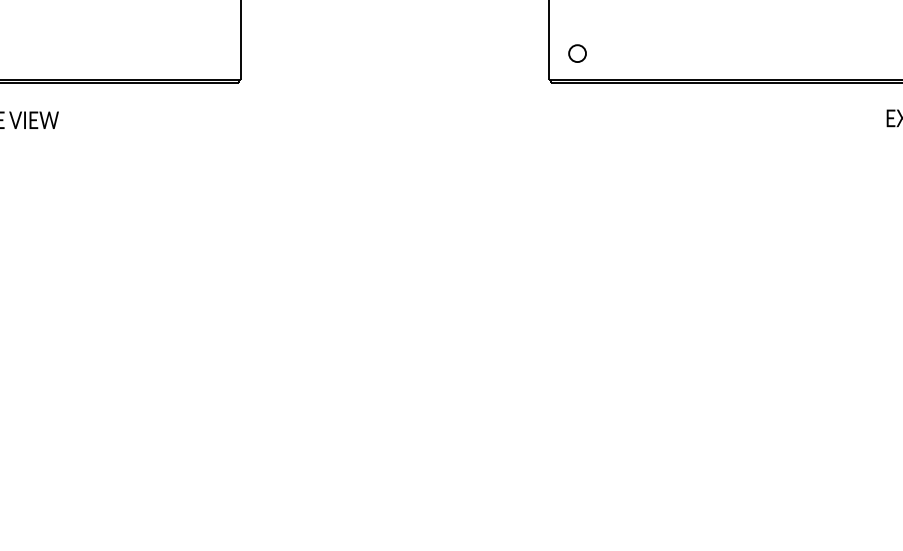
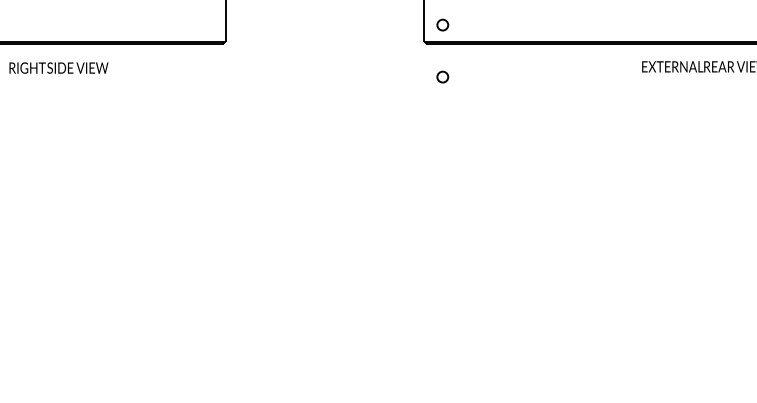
part: (577, 133) -> (442, 76), added

